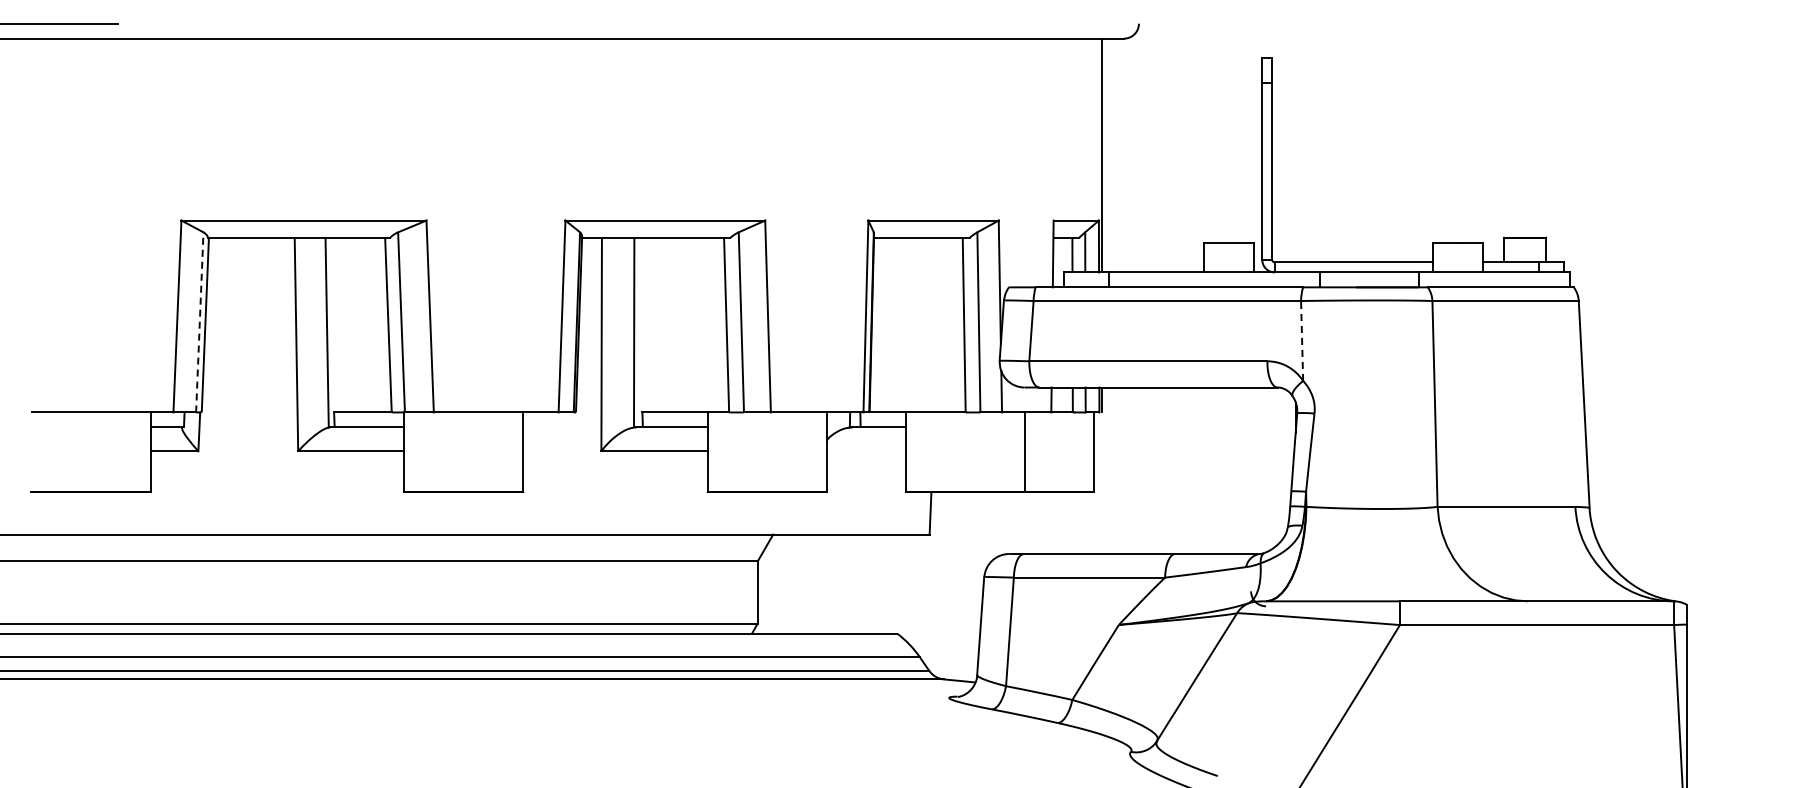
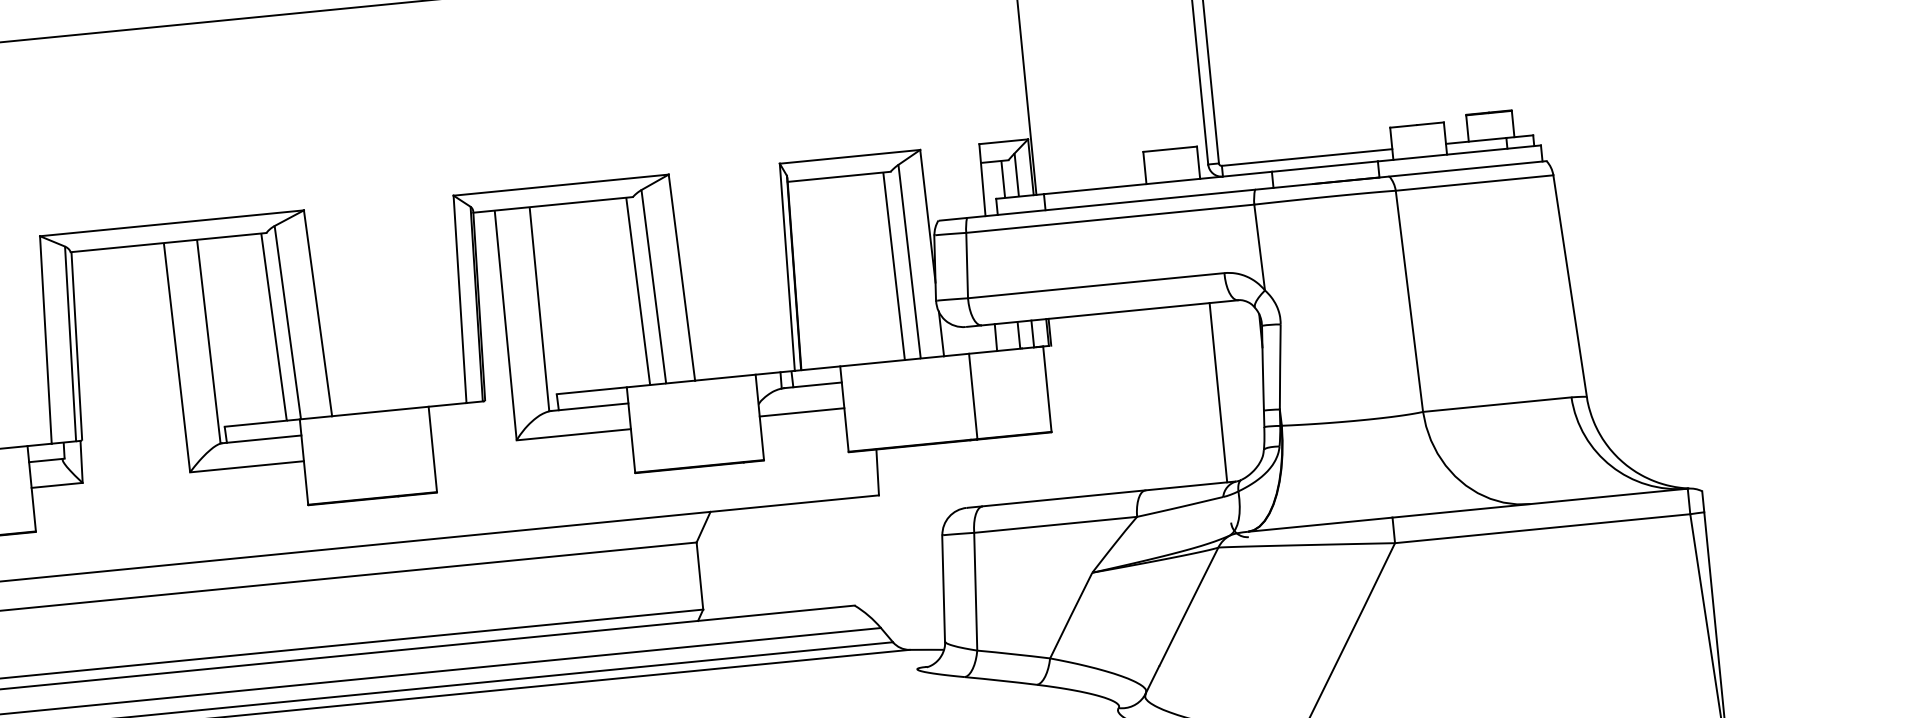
line: (199, 322) -> (70, 344), dashed -> solid
line: (1302, 340) -> (1260, 247), dashed -> solid
line: (866, 451) -> (802, 412), added
line: (1251, 470) -> (1218, 392), added

